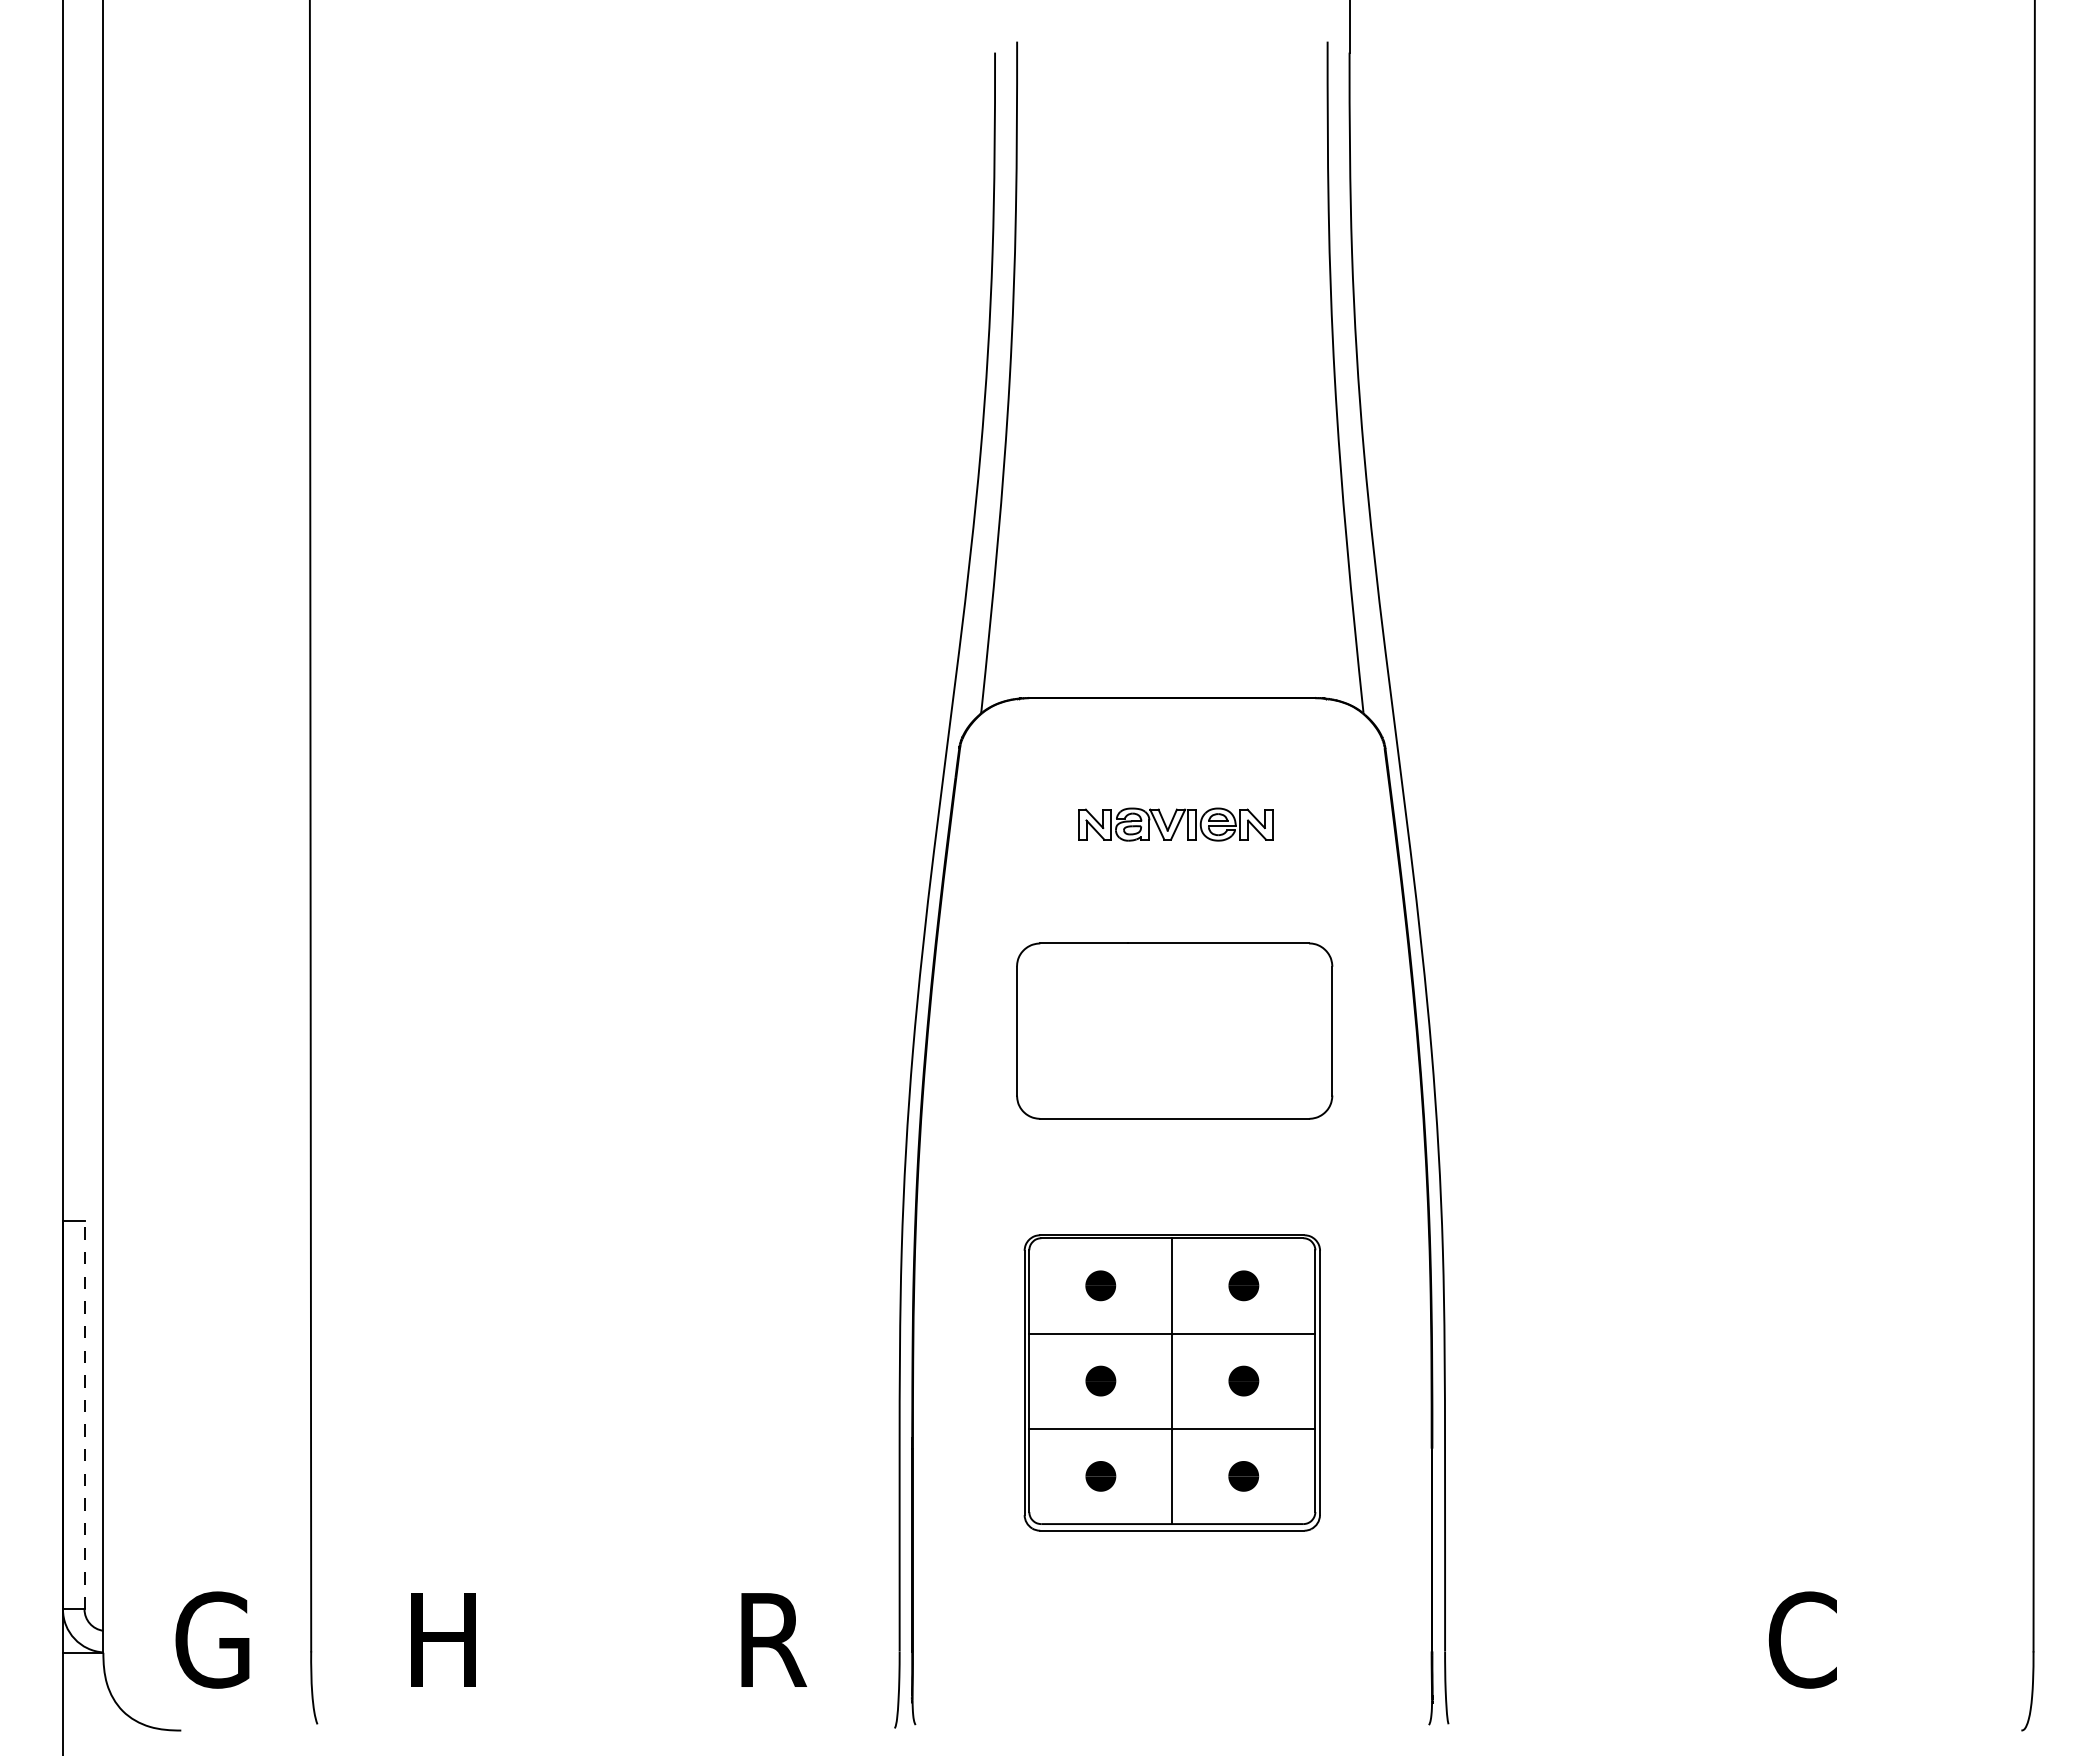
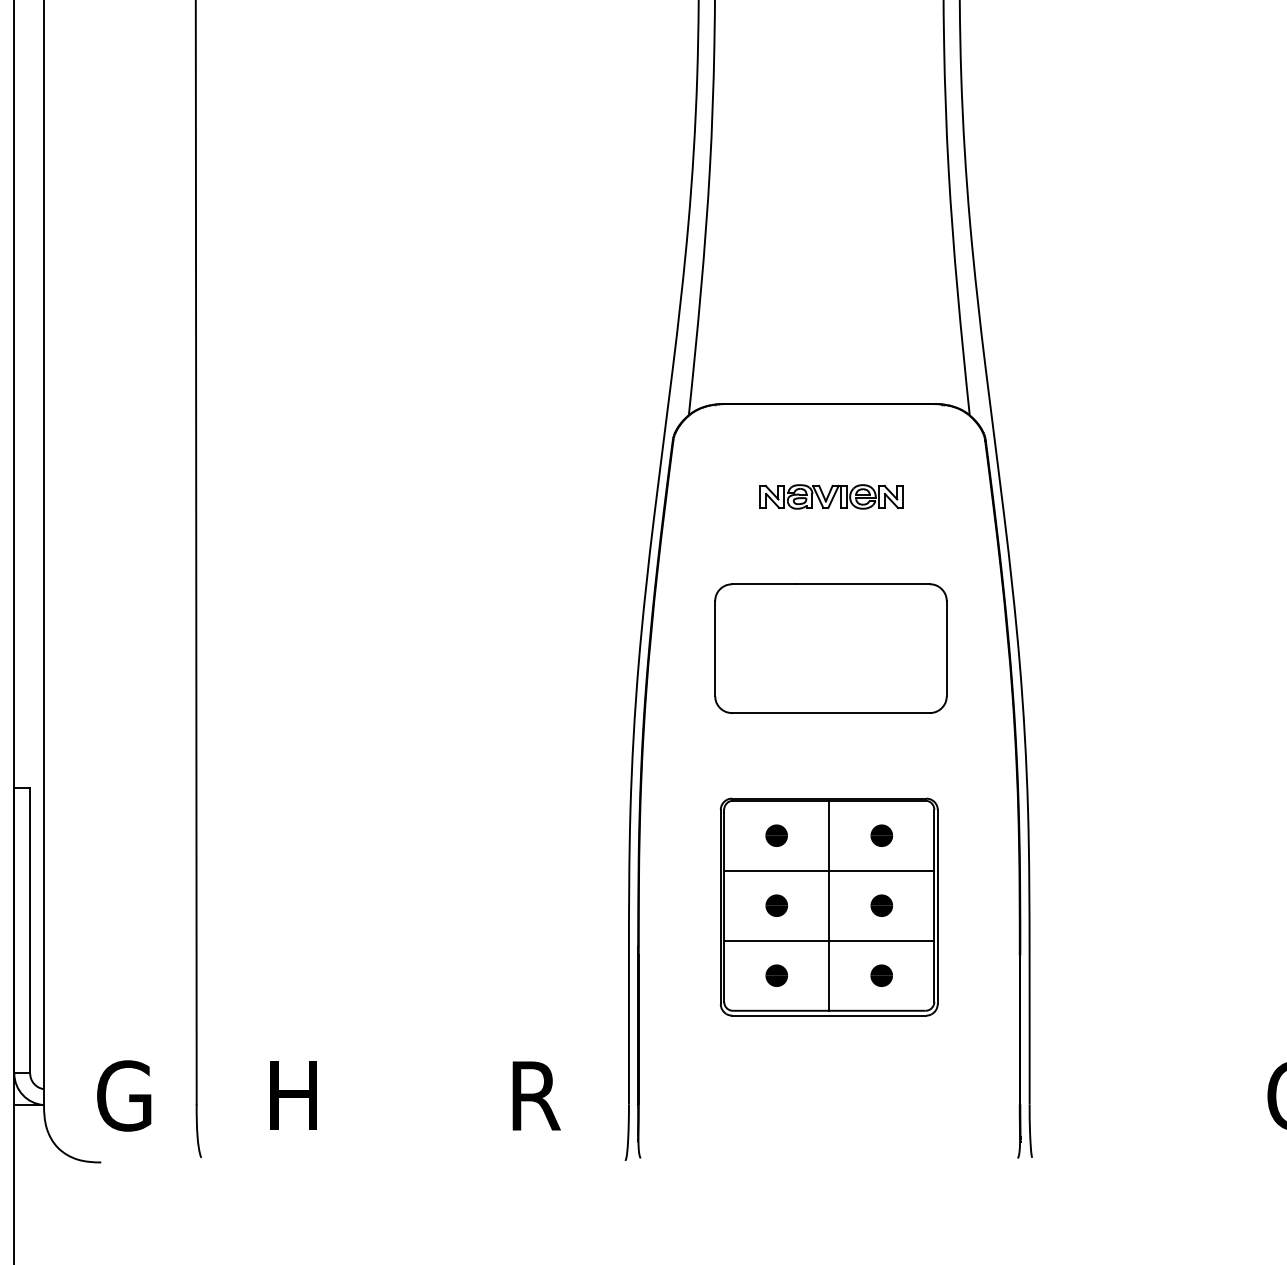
line: (84, 1414) -> (30, 930), dashed -> solid

